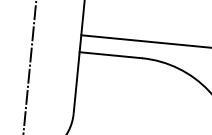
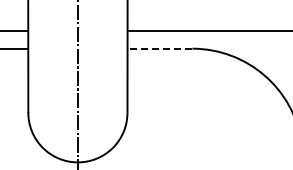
line: (110, 54) -> (159, 48), solid -> dashed

